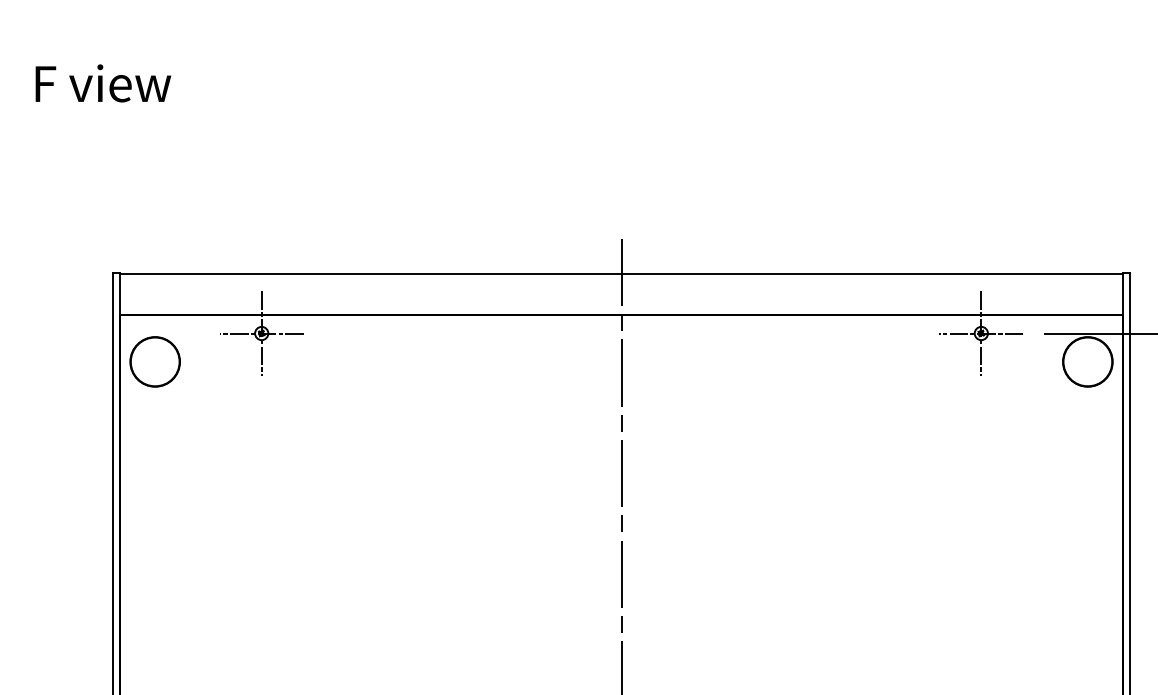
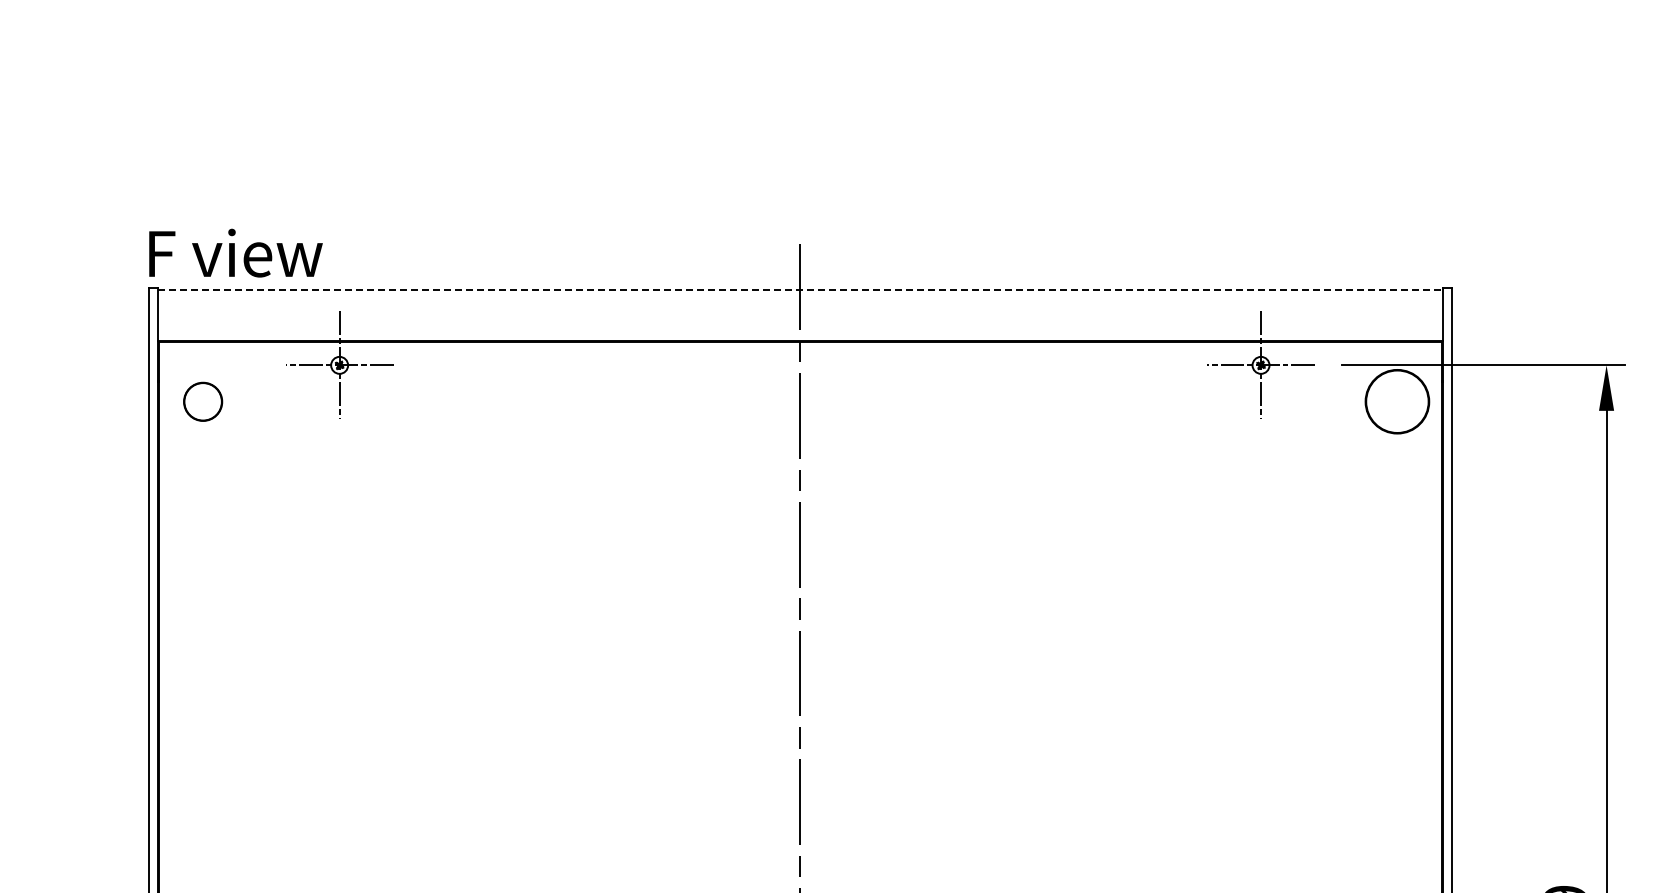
text: (103, 82) -> (235, 252), moved
line: (621, 274) -> (800, 289), solid -> dashed
circle: (154, 361) -> (202, 401), size x0.6

